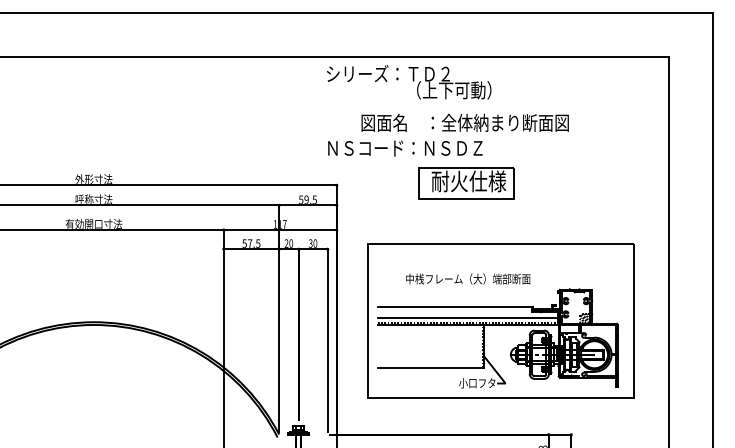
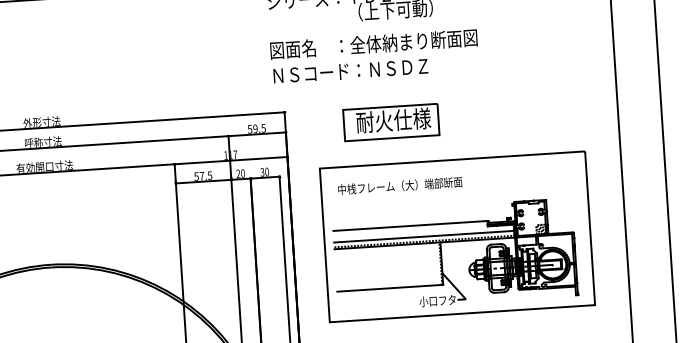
text: (464, 122) -> (373, 43), moved
part: (466, 183) -> (391, 122), moved
text: (468, 278) -> (400, 185), moved

